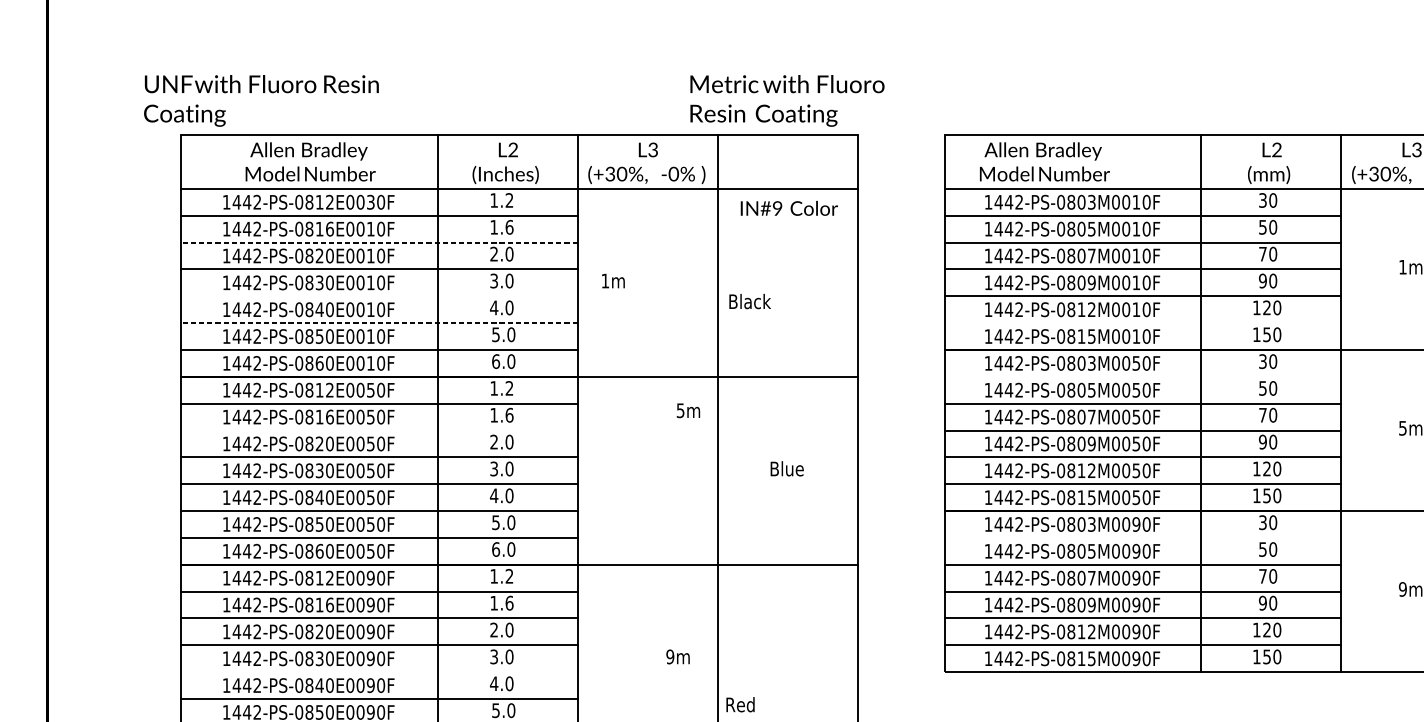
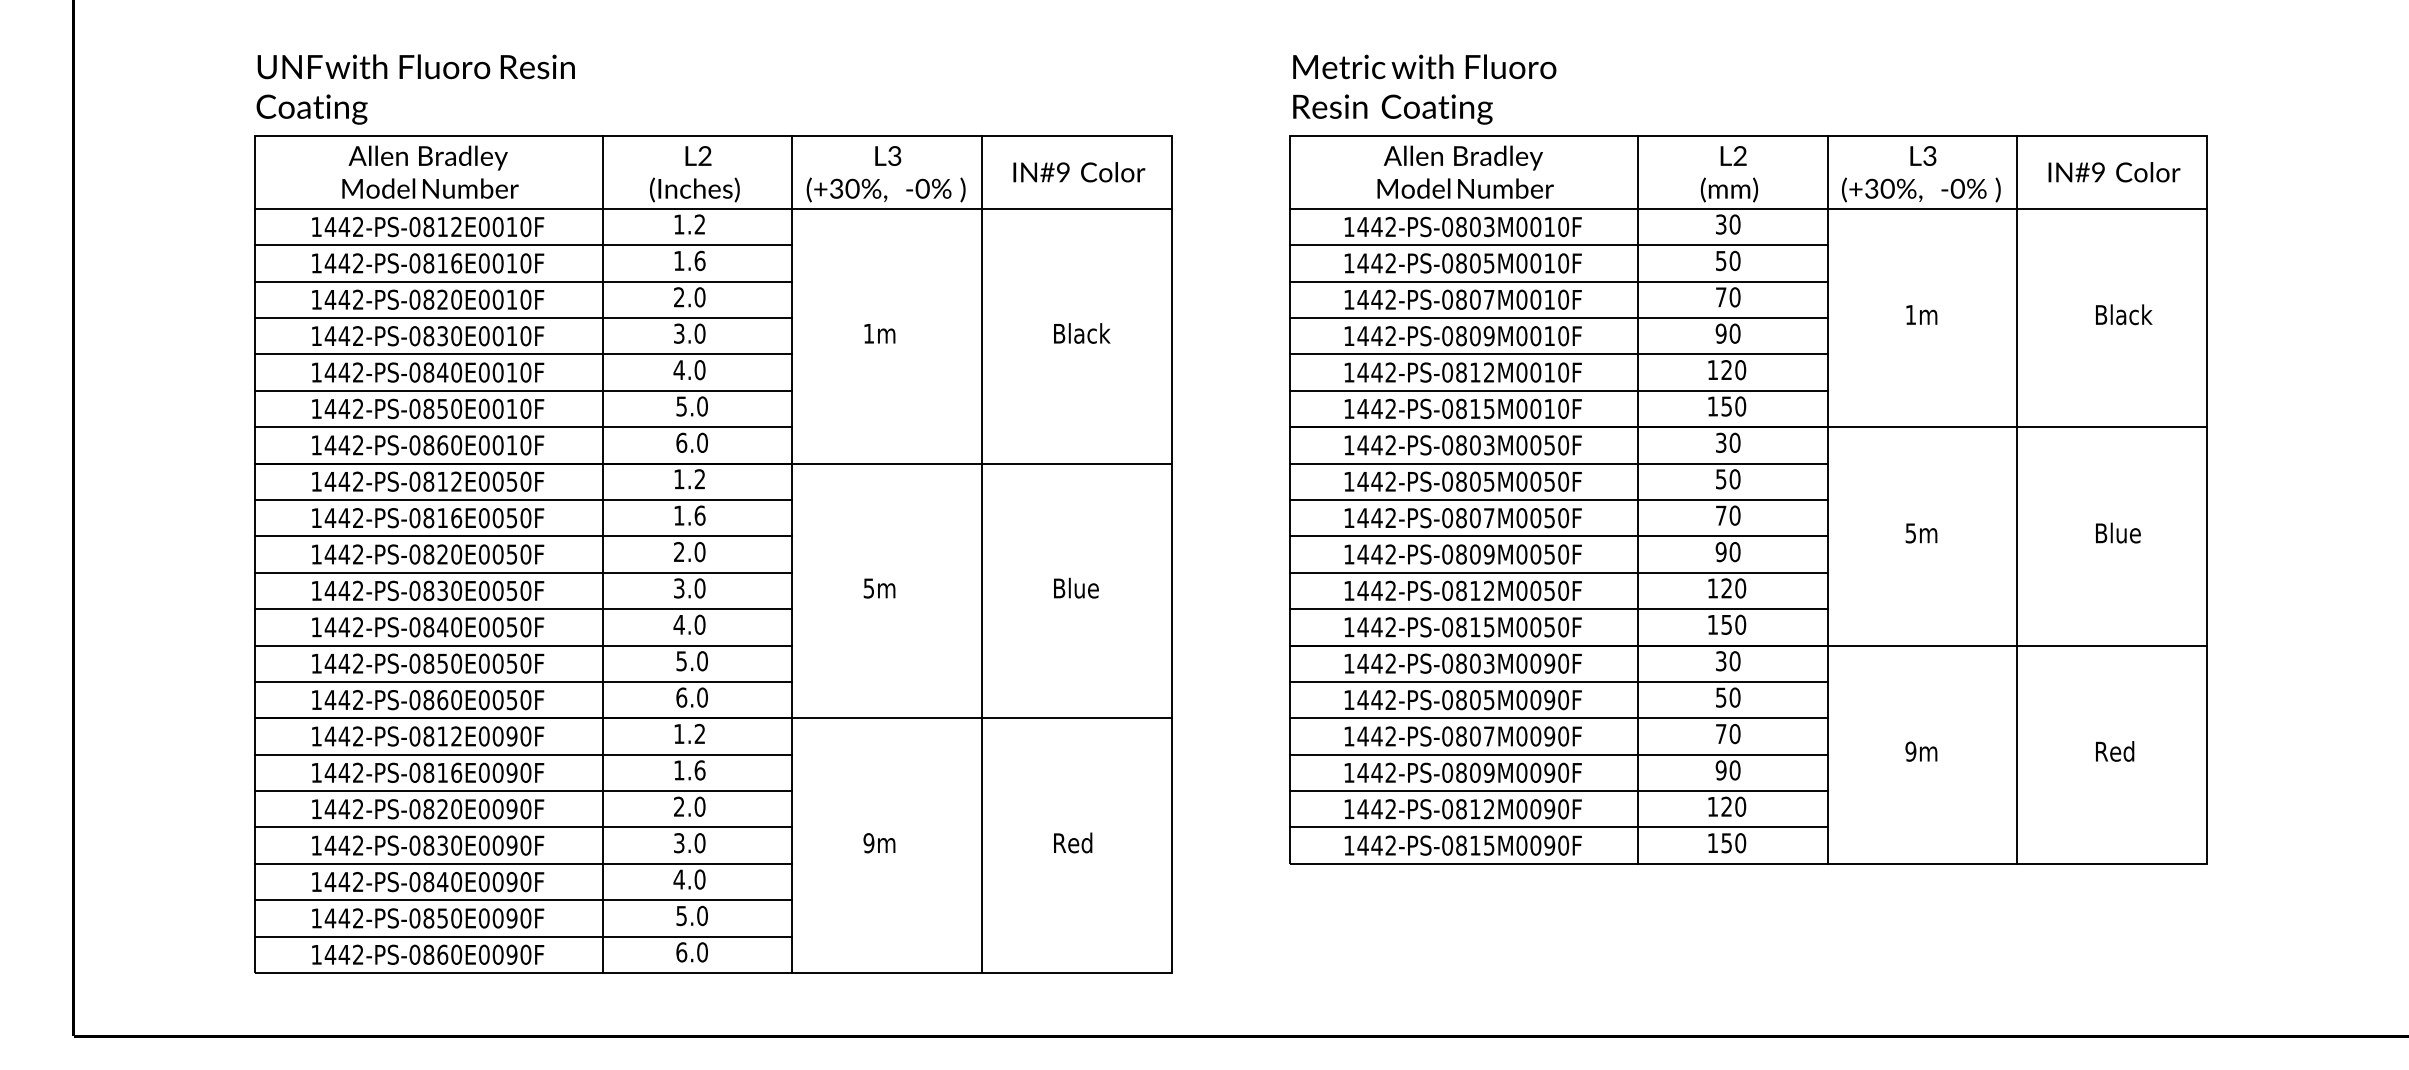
text: (261, 100) -> (415, 89), moved
text: (787, 100) -> (1424, 89), moved
text: (1044, 161) -> (1465, 171), moved
text: (370, 201) -> (511, 226), 1442-PS-0812E0030F -> 1442-PS-0812E0010F
text: (789, 208) -> (1079, 172), moved
line: (379, 242) -> (523, 281), dashed -> solid
text: (613, 280) -> (879, 333), moved
line: (379, 296) -> (523, 354), added
text: (750, 301) -> (1082, 333), moved
line: (379, 322) -> (523, 390), dashed -> solid
line: (1142, 322) -> (1558, 390), added
line: (1142, 376) -> (1558, 463), added
text: (688, 410) -> (879, 588), moved
line: (379, 430) -> (523, 536), added
line: (1142, 537) -> (1558, 681), added
text: (678, 657) -> (879, 843), moved
line: (379, 671) -> (523, 863), added
text: (740, 704) -> (1073, 842), moved

